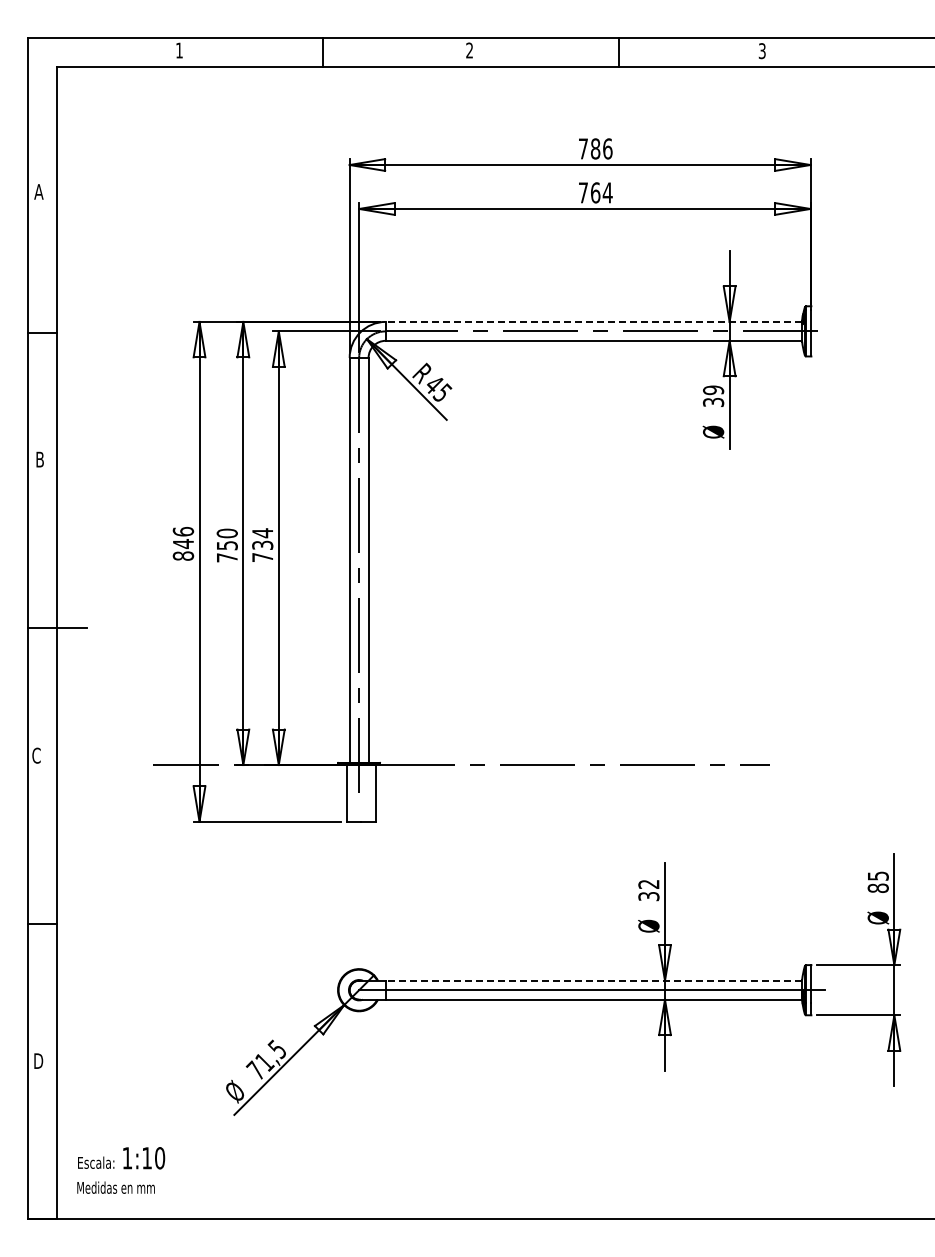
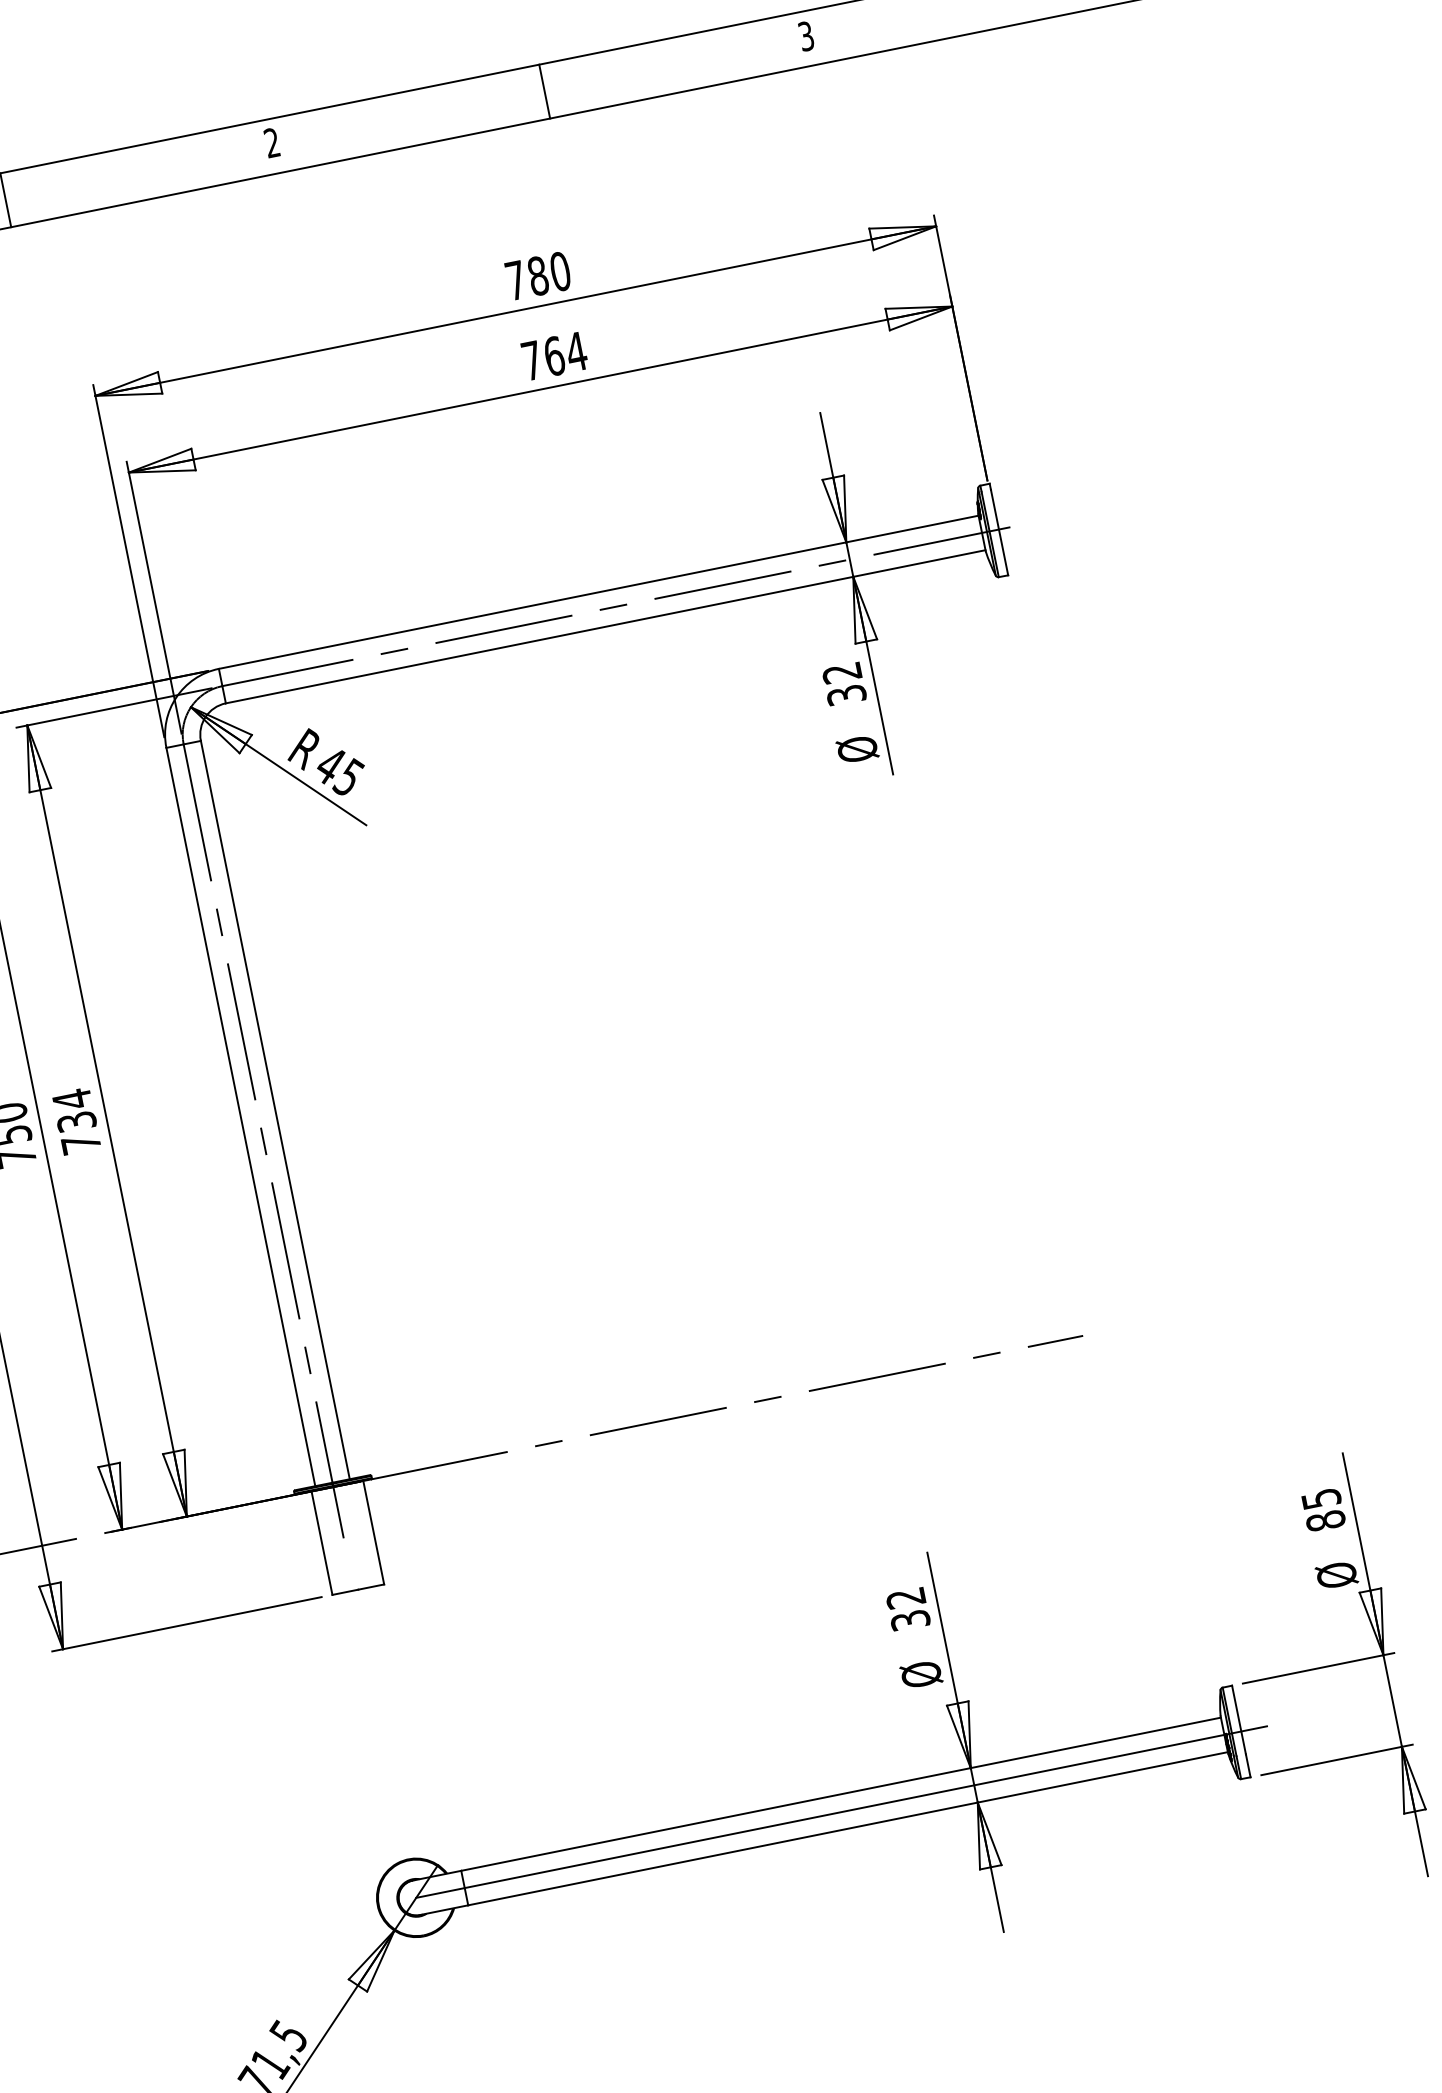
text: (607, 148) -> (559, 270), 786 -> 780
line: (593, 321) -> (597, 591), dashed -> solid
text: (713, 390) -> (842, 673), 39 -> 32
line: (593, 980) -> (840, 1793), dashed -> solid

